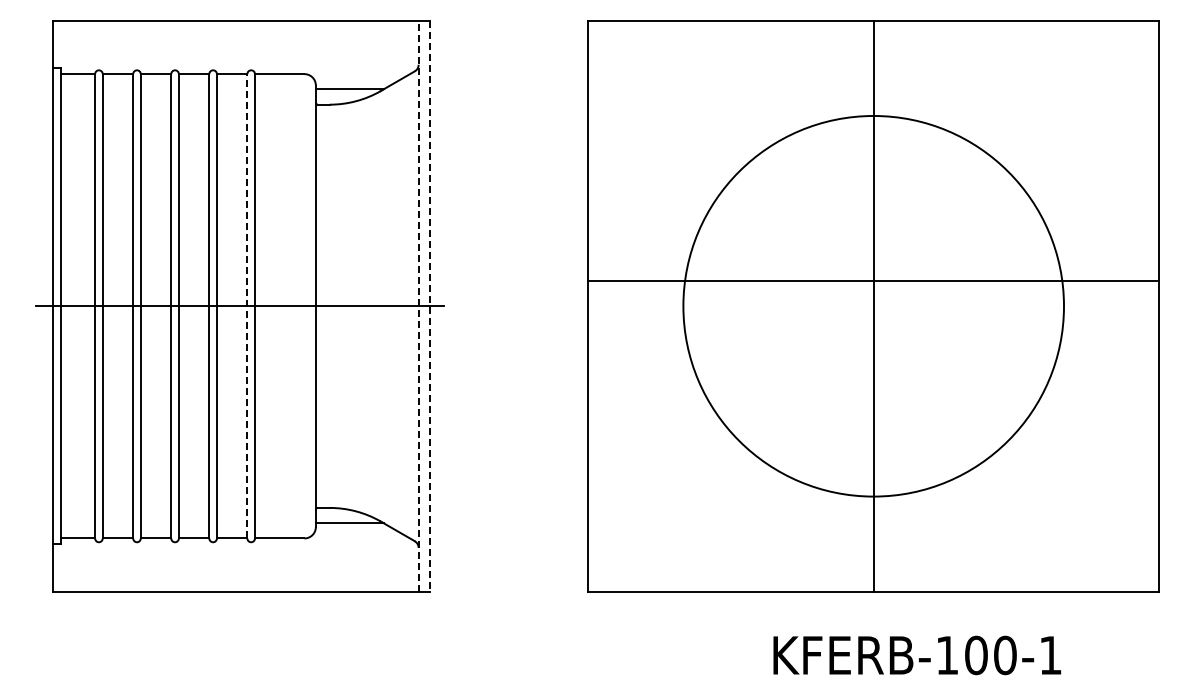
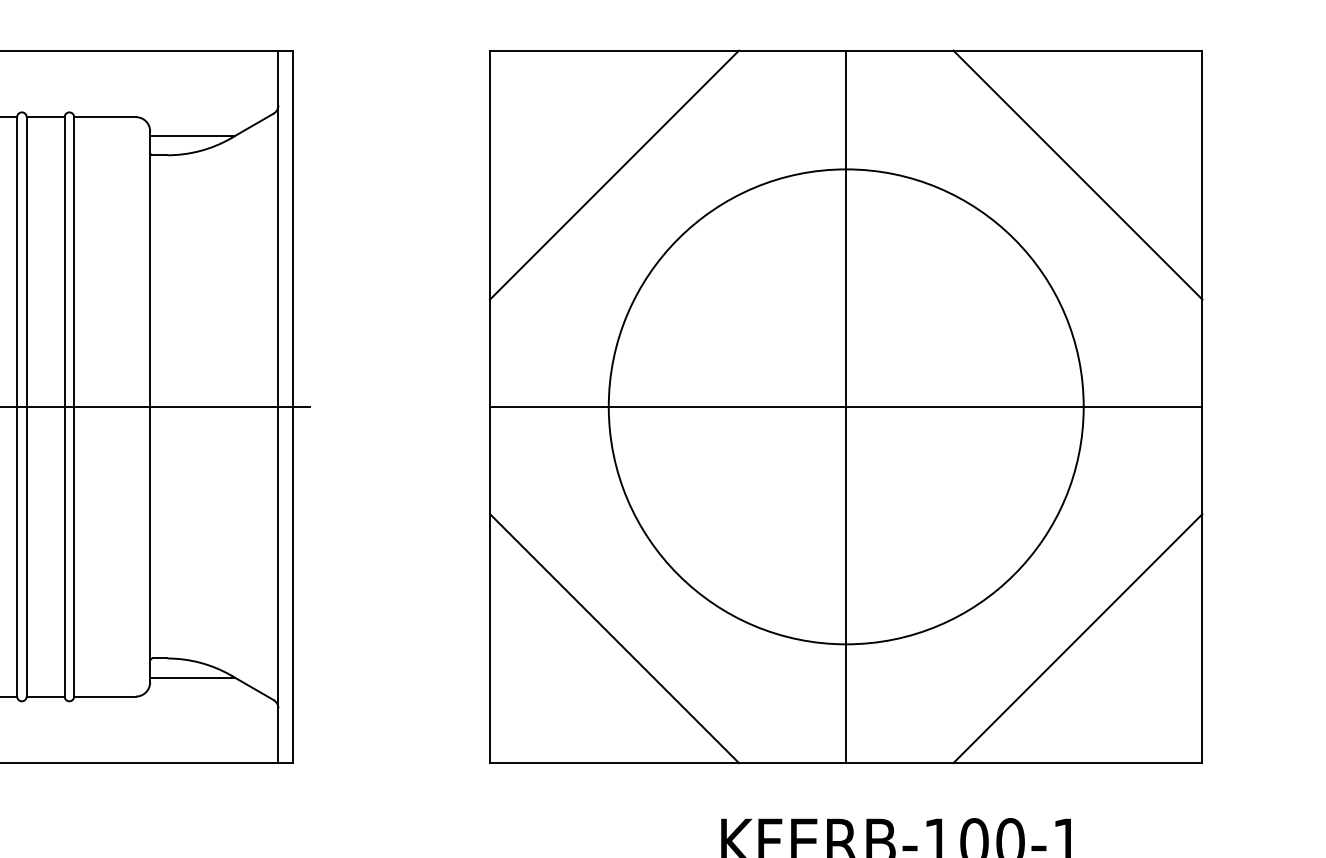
line: (687, 120) -> (613, 175), added
line: (1059, 120) -> (1078, 175), added
line: (873, 281) -> (846, 407), moved
line: (247, 305) -> (64, 405), dashed -> solid
line: (418, 305) -> (278, 405), dashed -> solid
line: (430, 306) -> (293, 407), dashed -> solid
line: (687, 491) -> (613, 637), added
line: (1059, 491) -> (1078, 637), added

